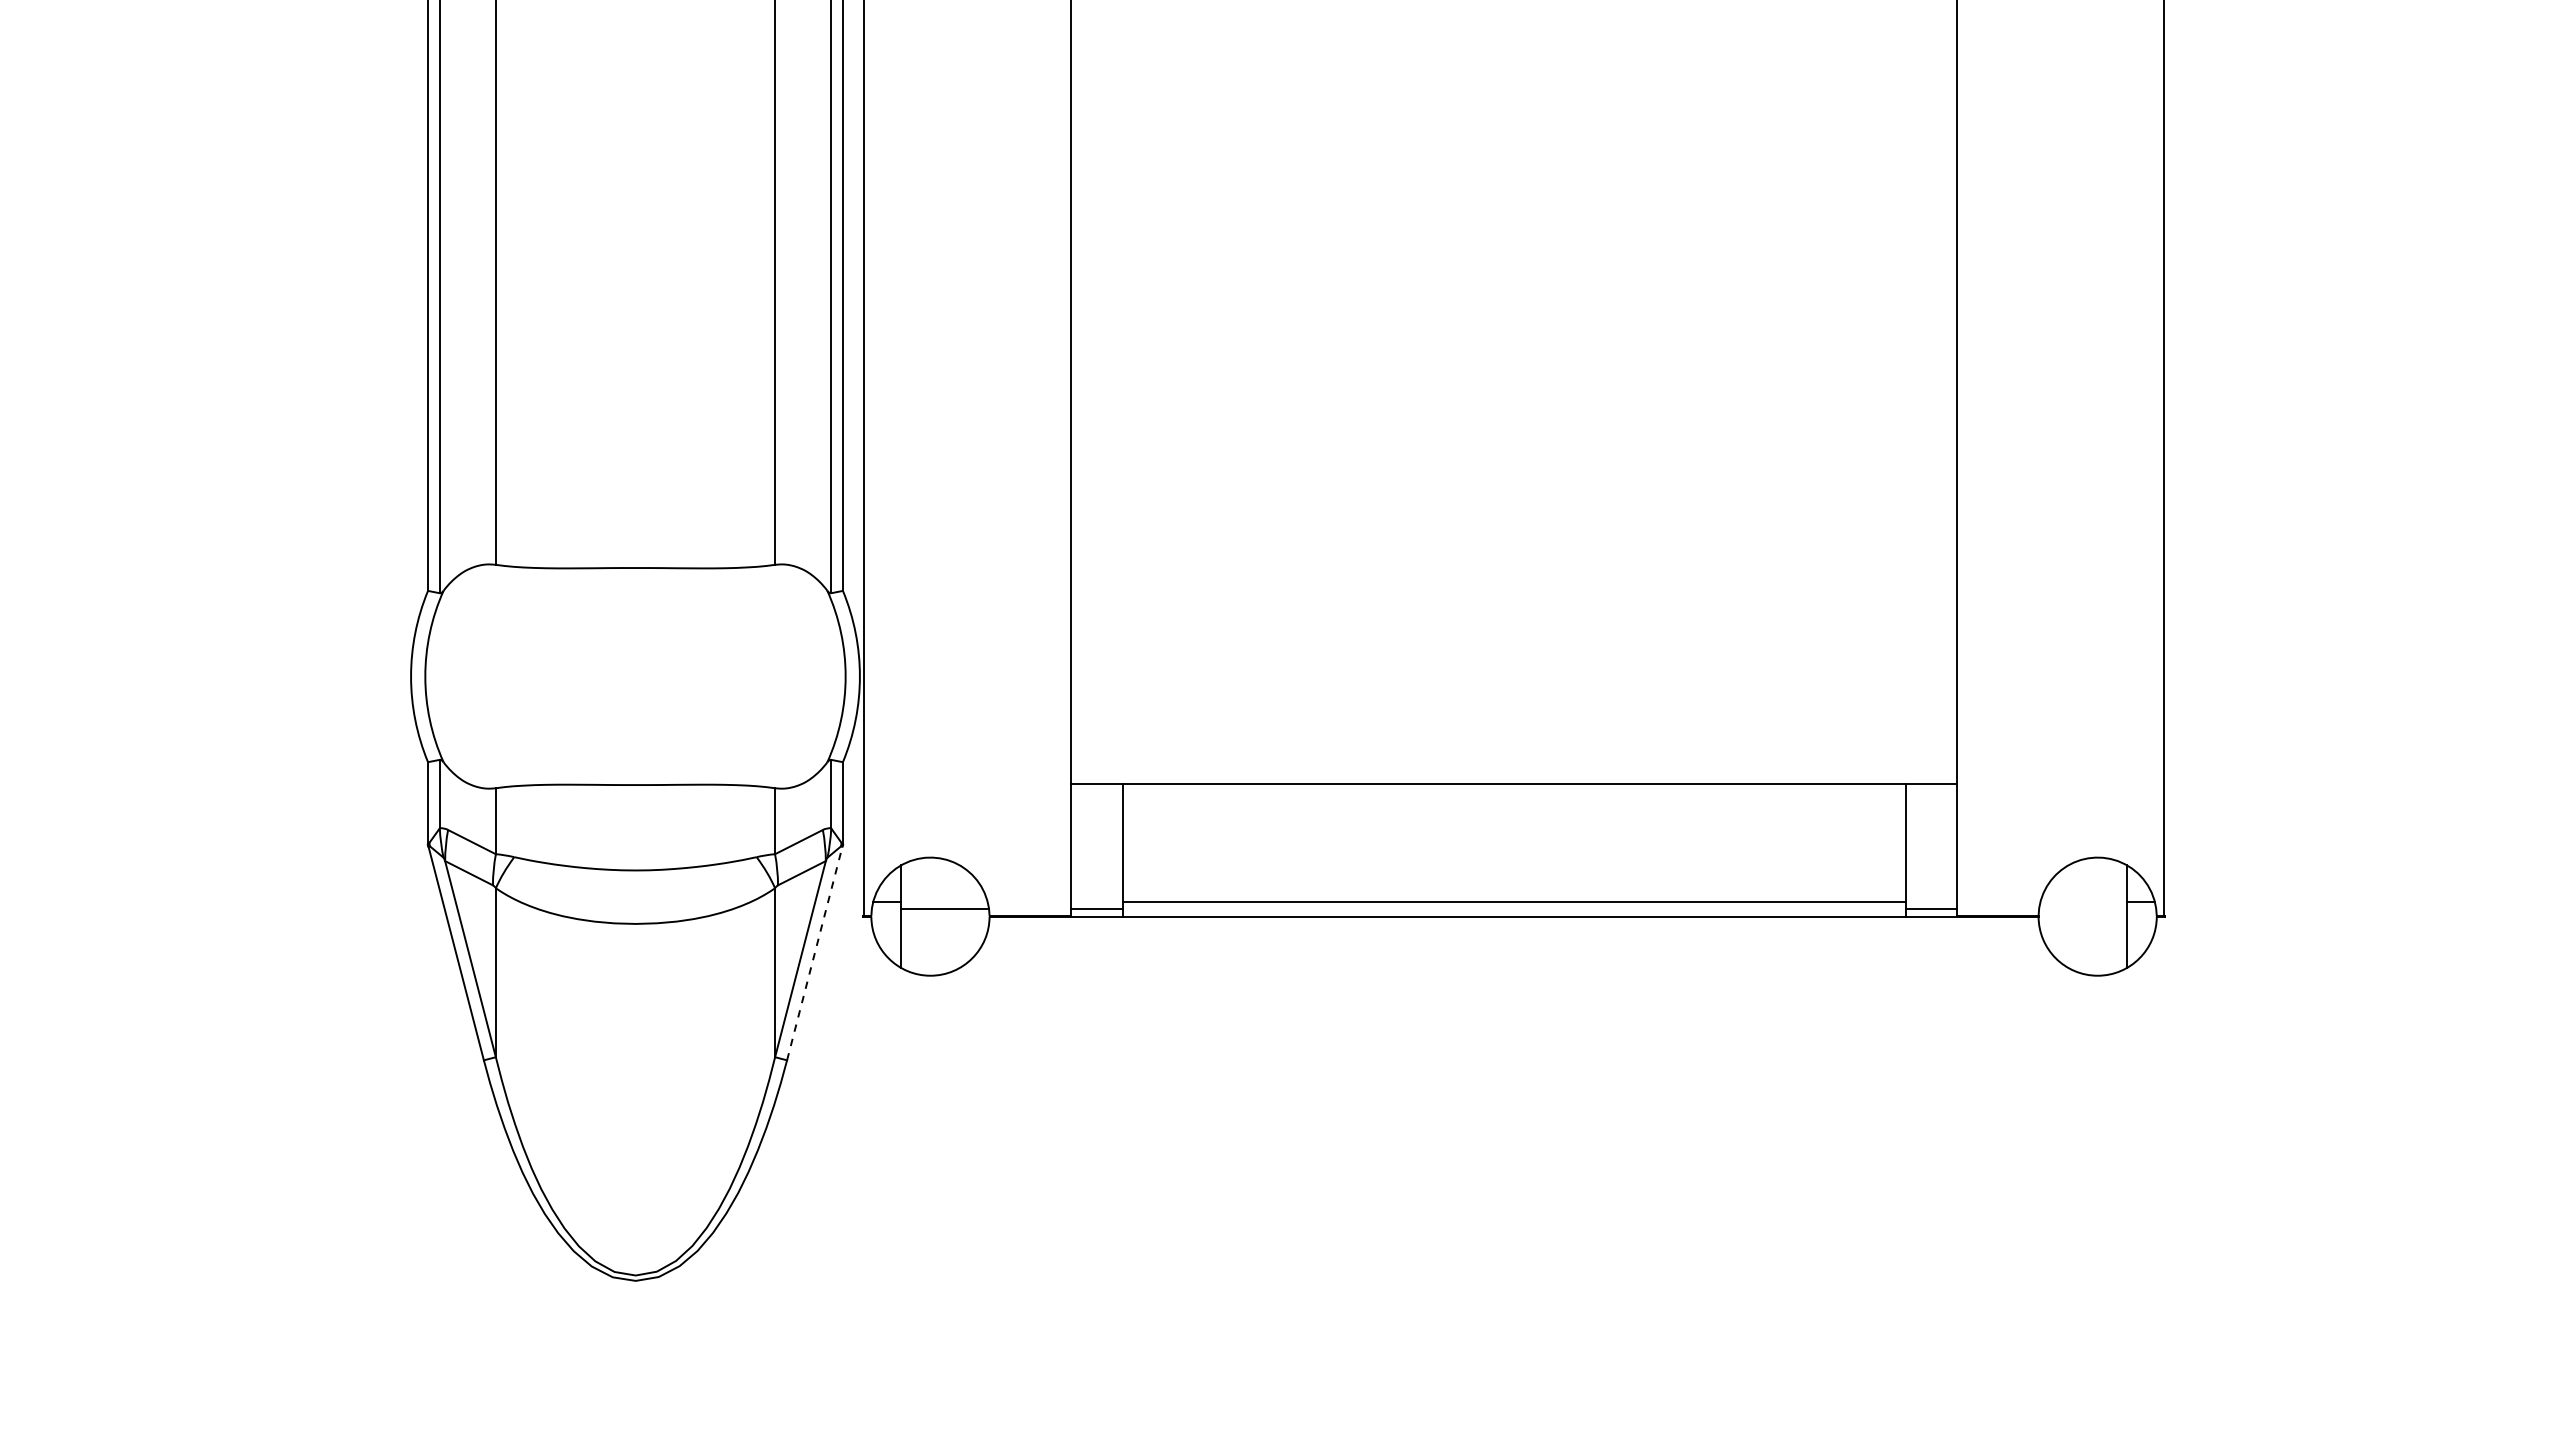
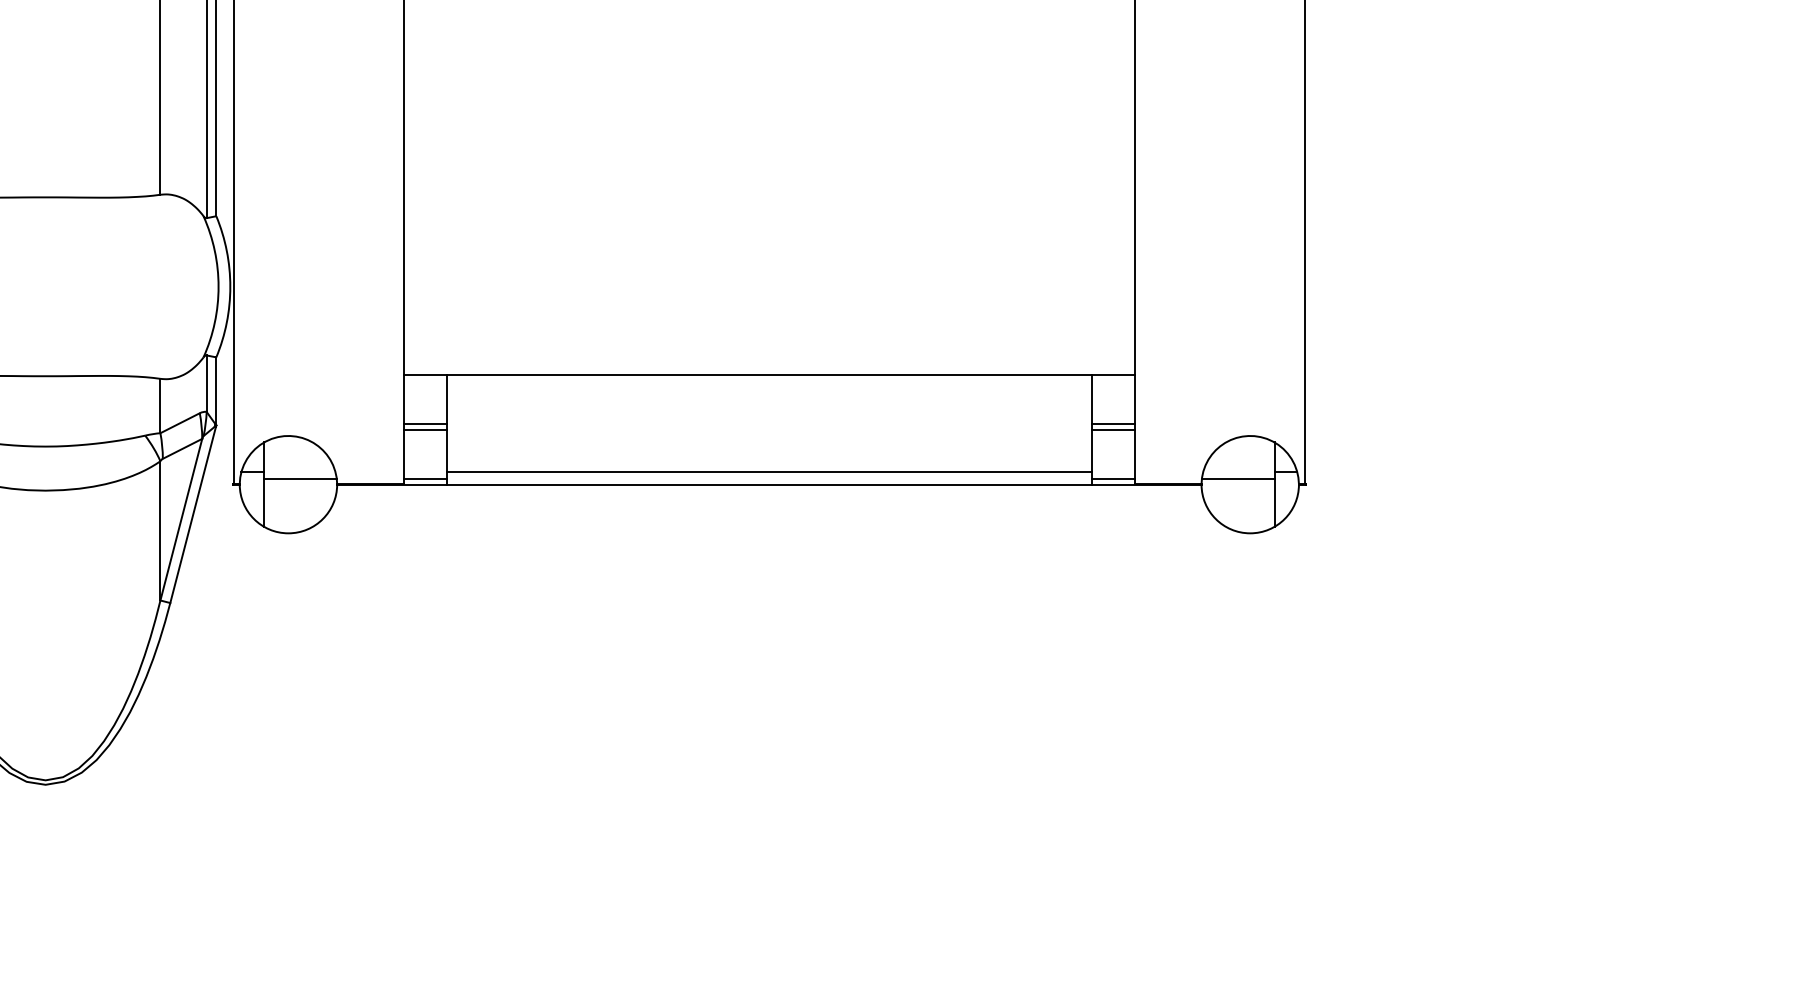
line: (1096, 842) -> (425, 423), added
line: (1931, 842) -> (1113, 423), added
line: (1096, 850) -> (425, 430), added
line: (1931, 850) -> (1113, 430), added
line: (2083, 909) -> (1238, 478), added
line: (814, 952) -> (192, 514), dashed -> solid

